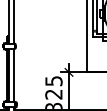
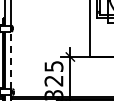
line: (13, 75) -> (10, 60), solid -> dashed

